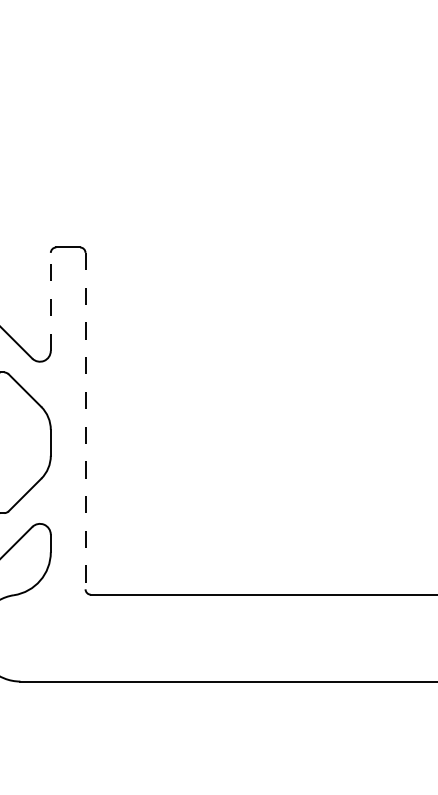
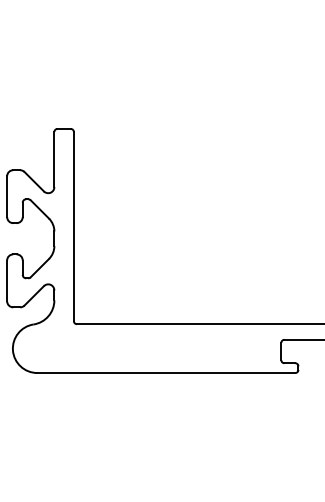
line: (51, 301) -> (54, 159), dashed -> solid
line: (84, 420) -> (73, 226), dashed -> solid

